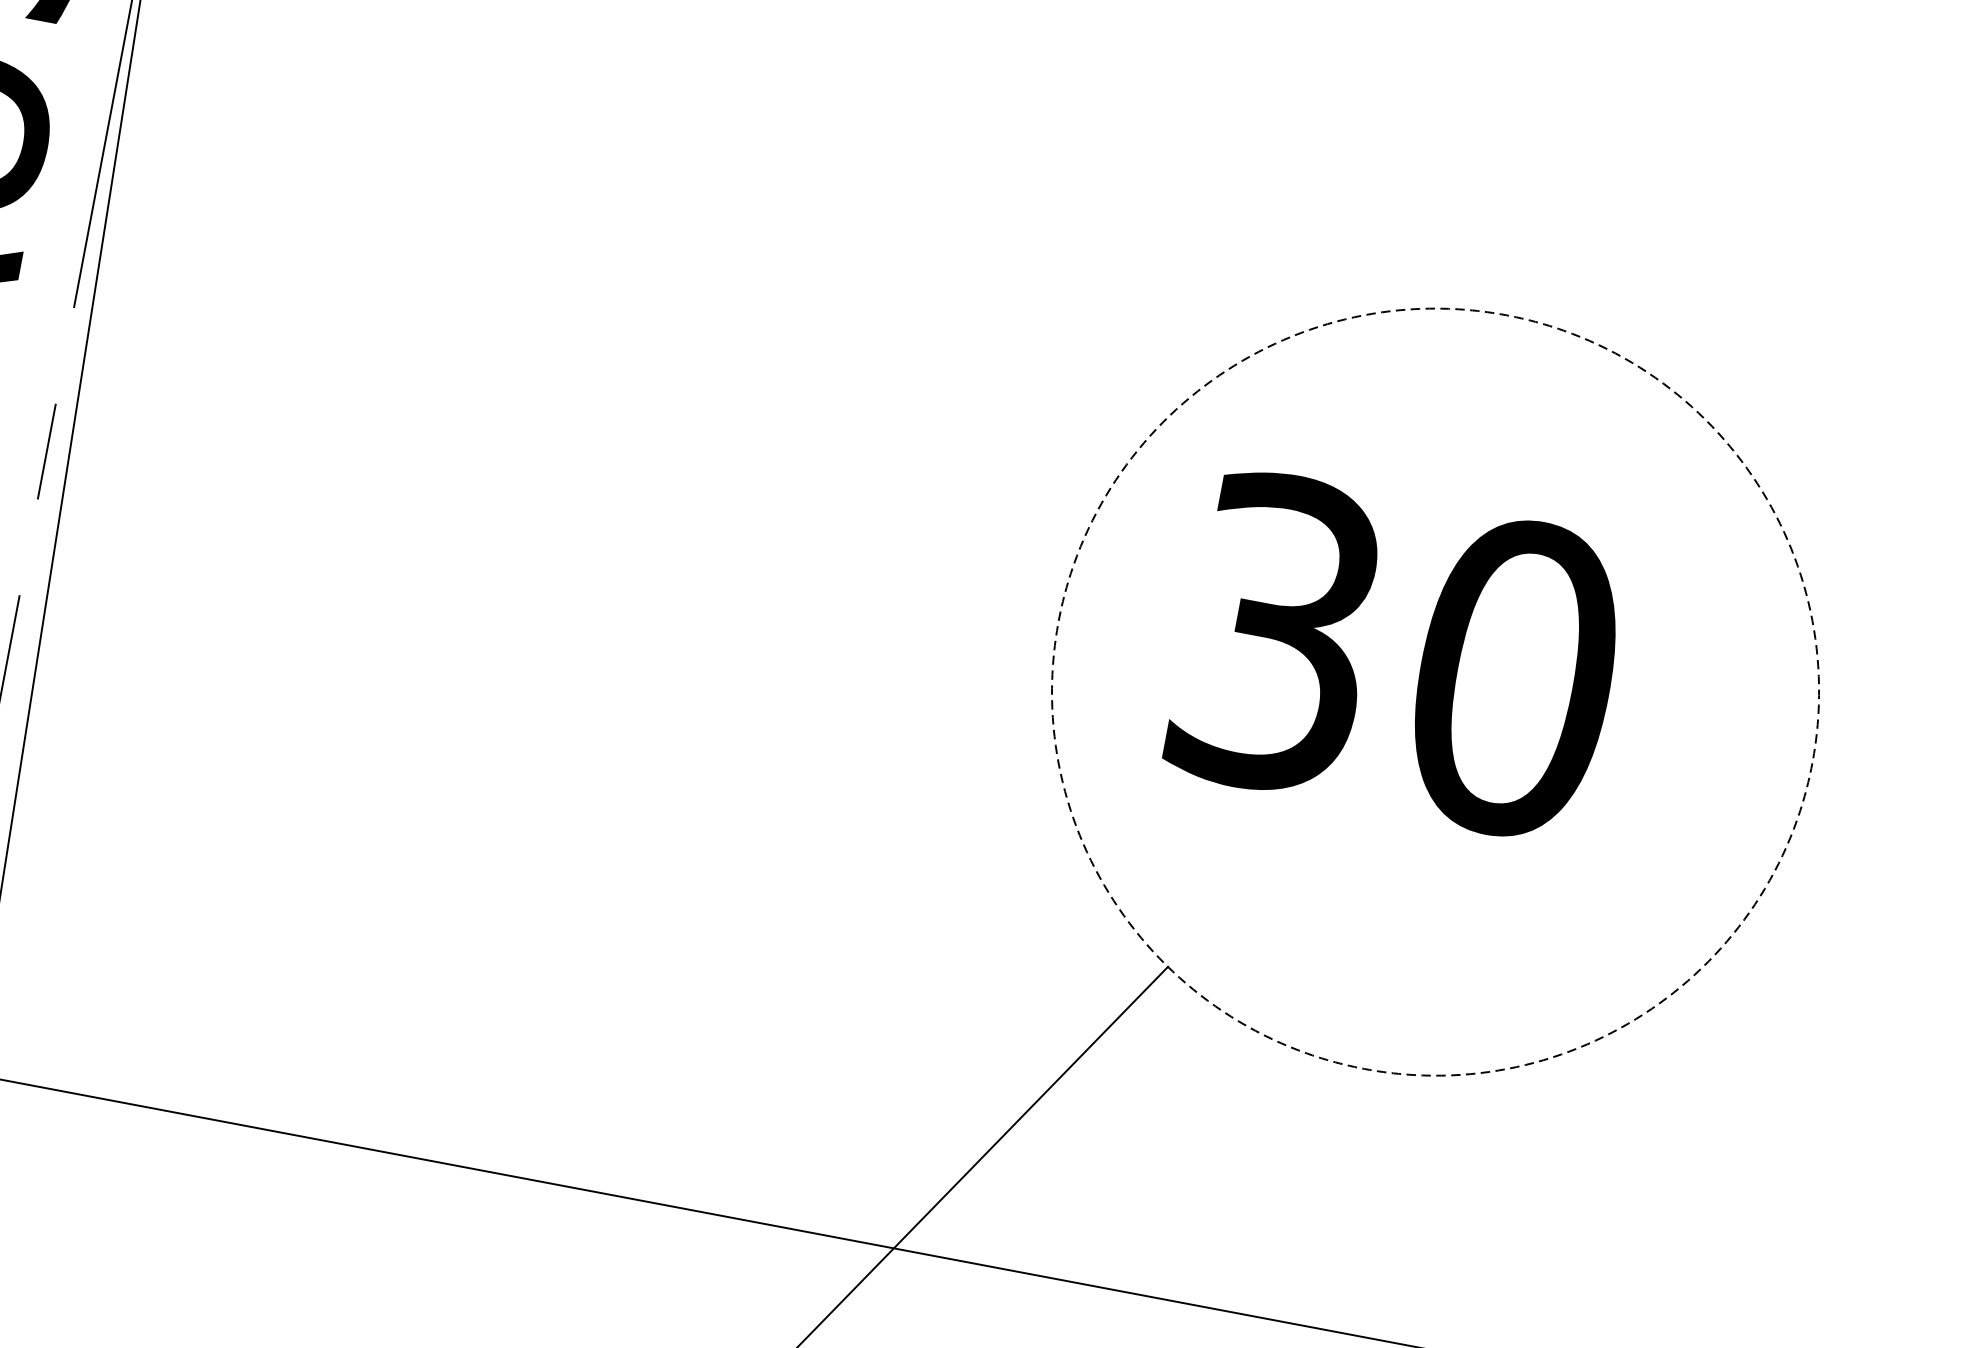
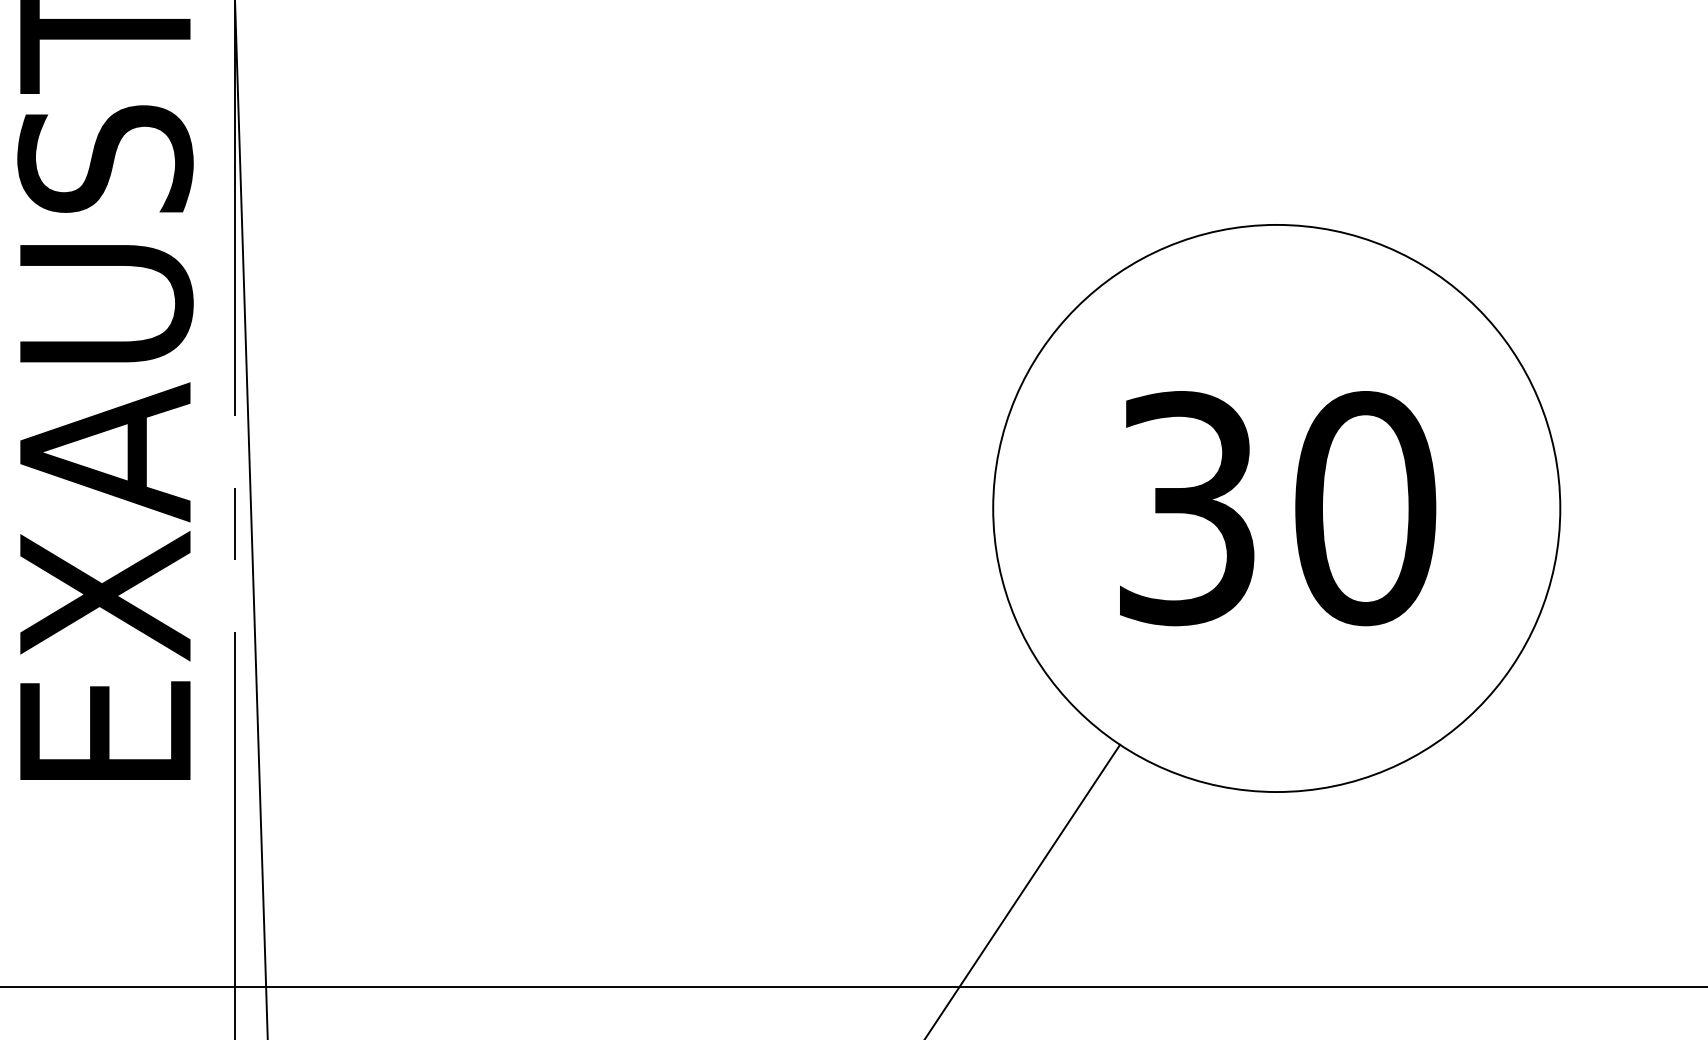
text: (1399, 656) -> (1278, 508), moved
circle: (1435, 692) -> (1276, 508), dashed -> solid

